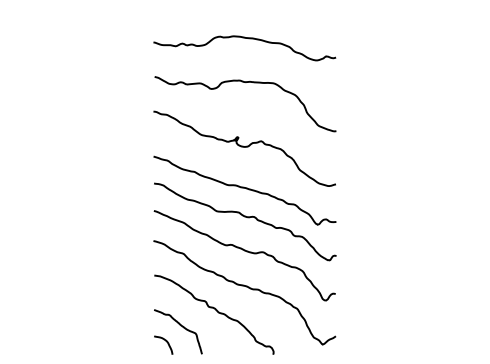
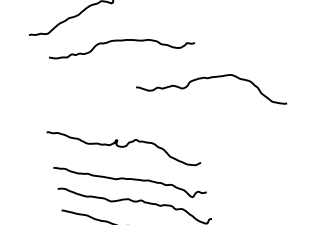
curve: (248, 39) -> (123, 41), moved
curve: (245, 82) -> (208, 78), moved

